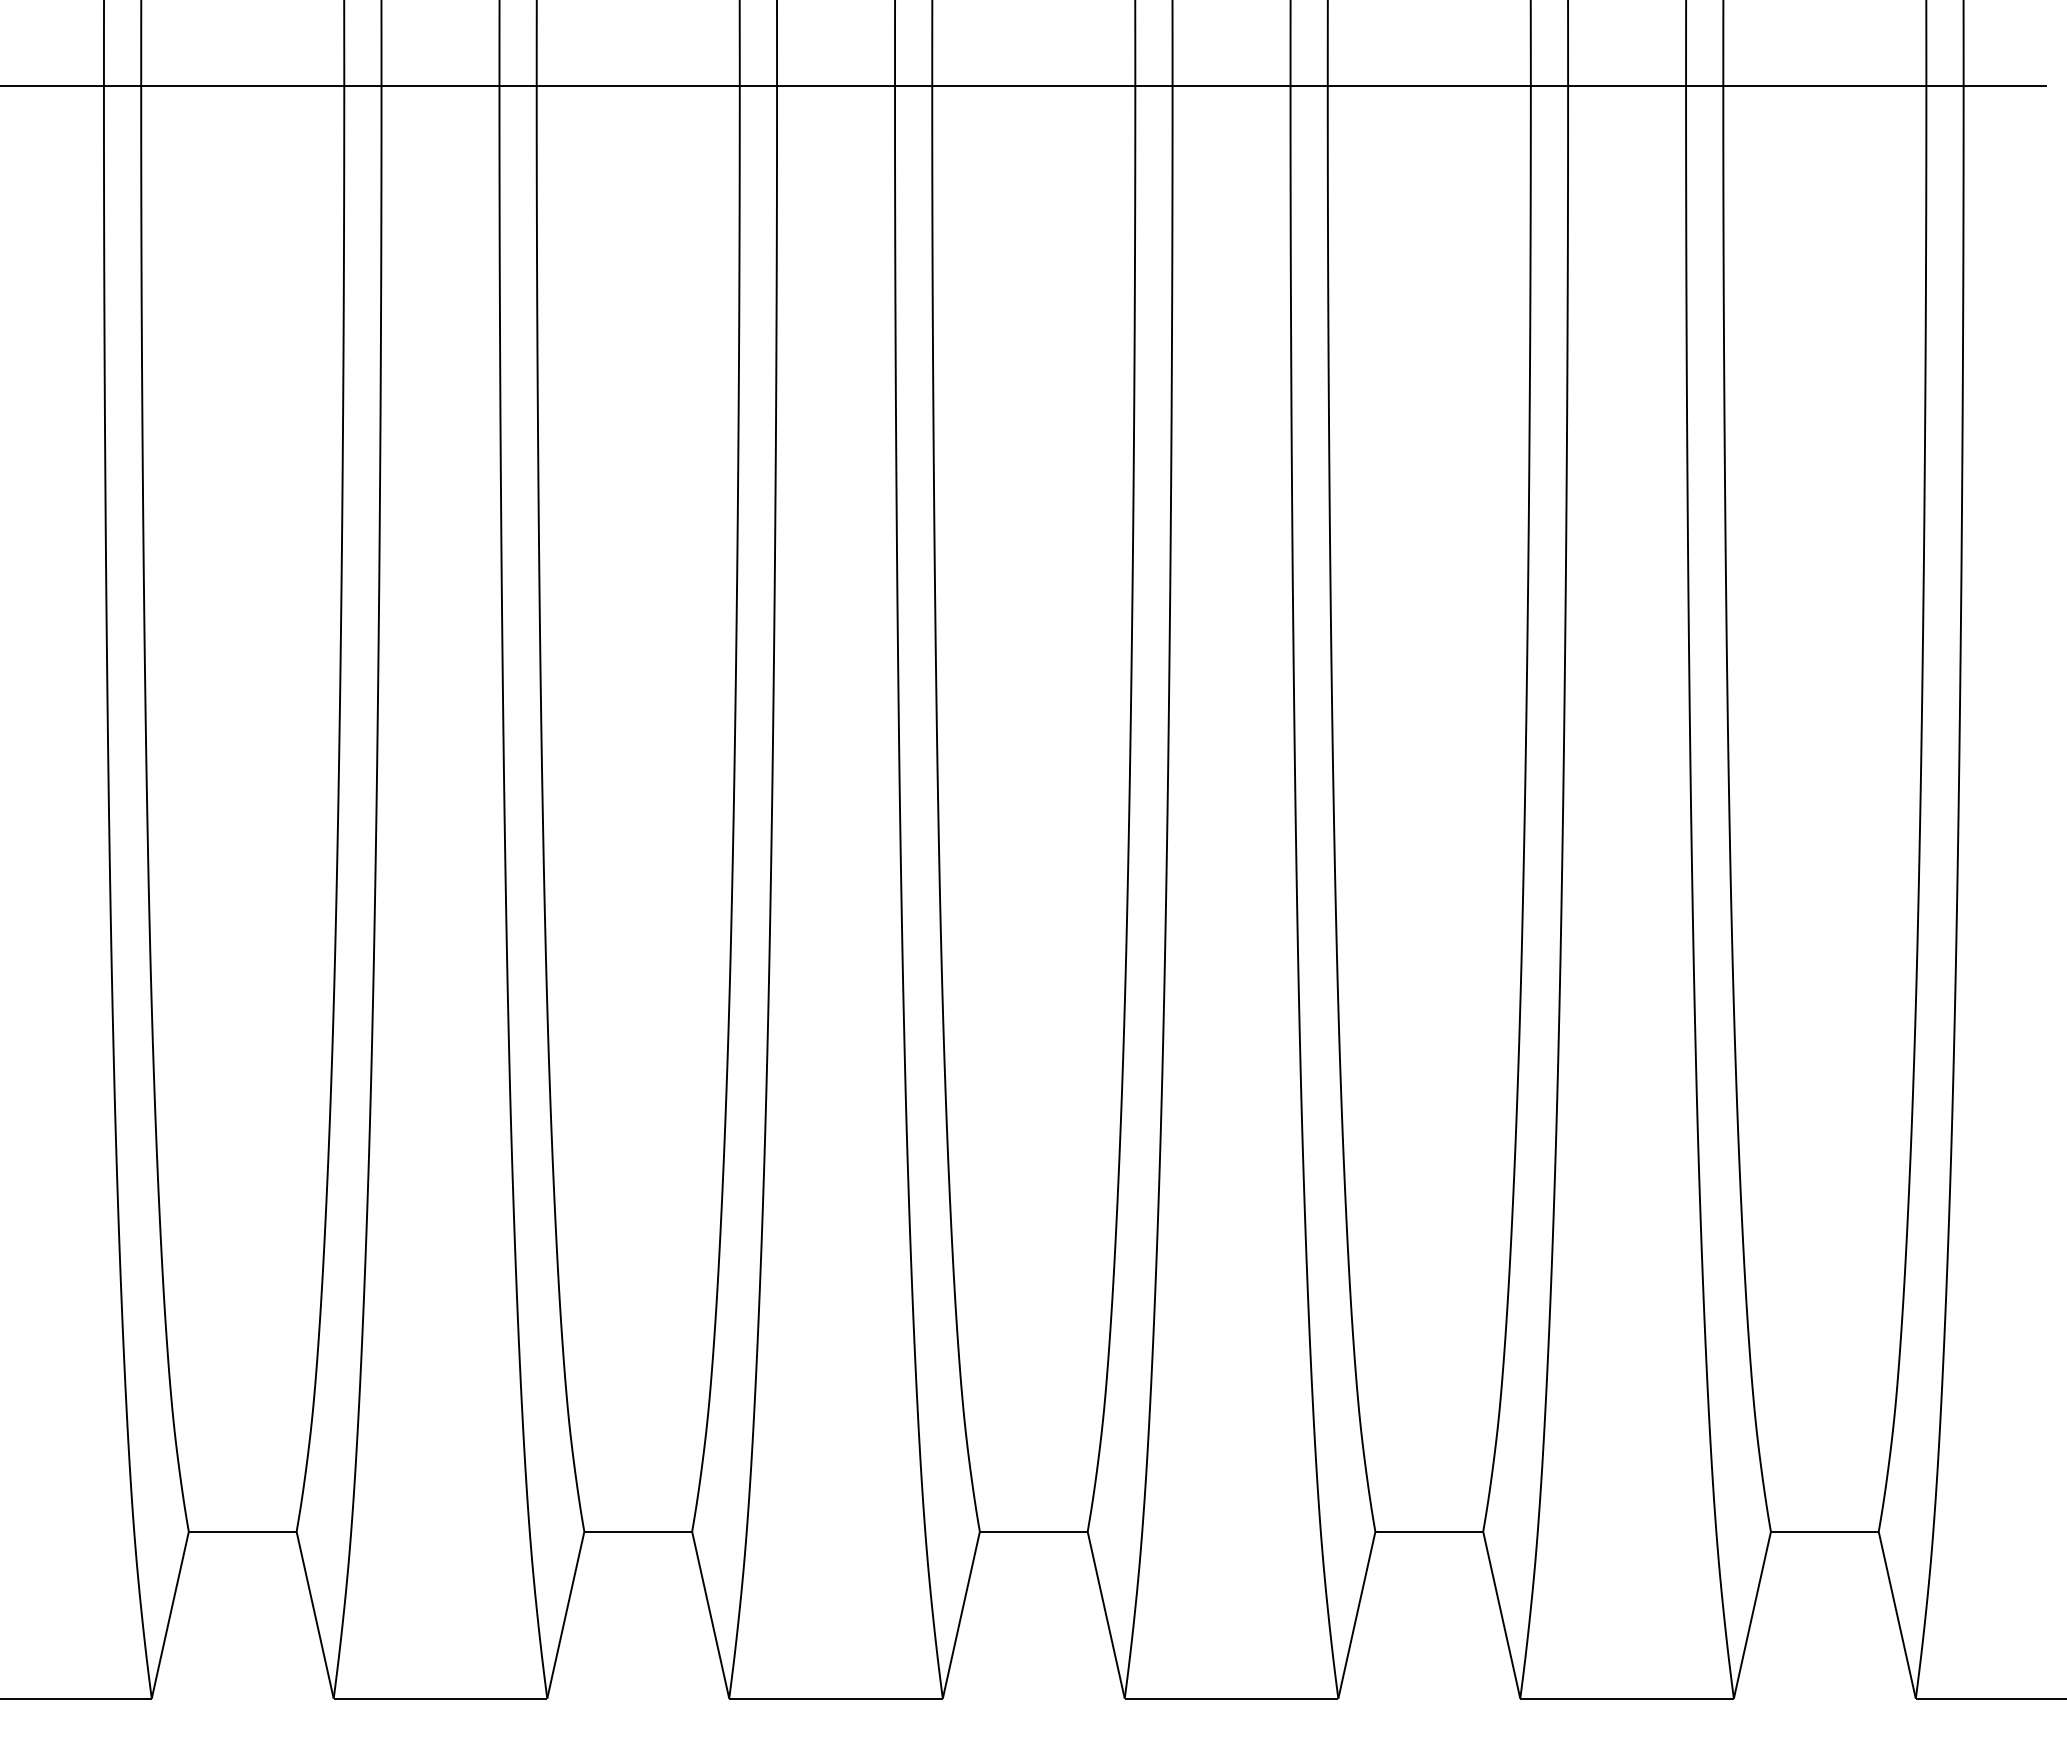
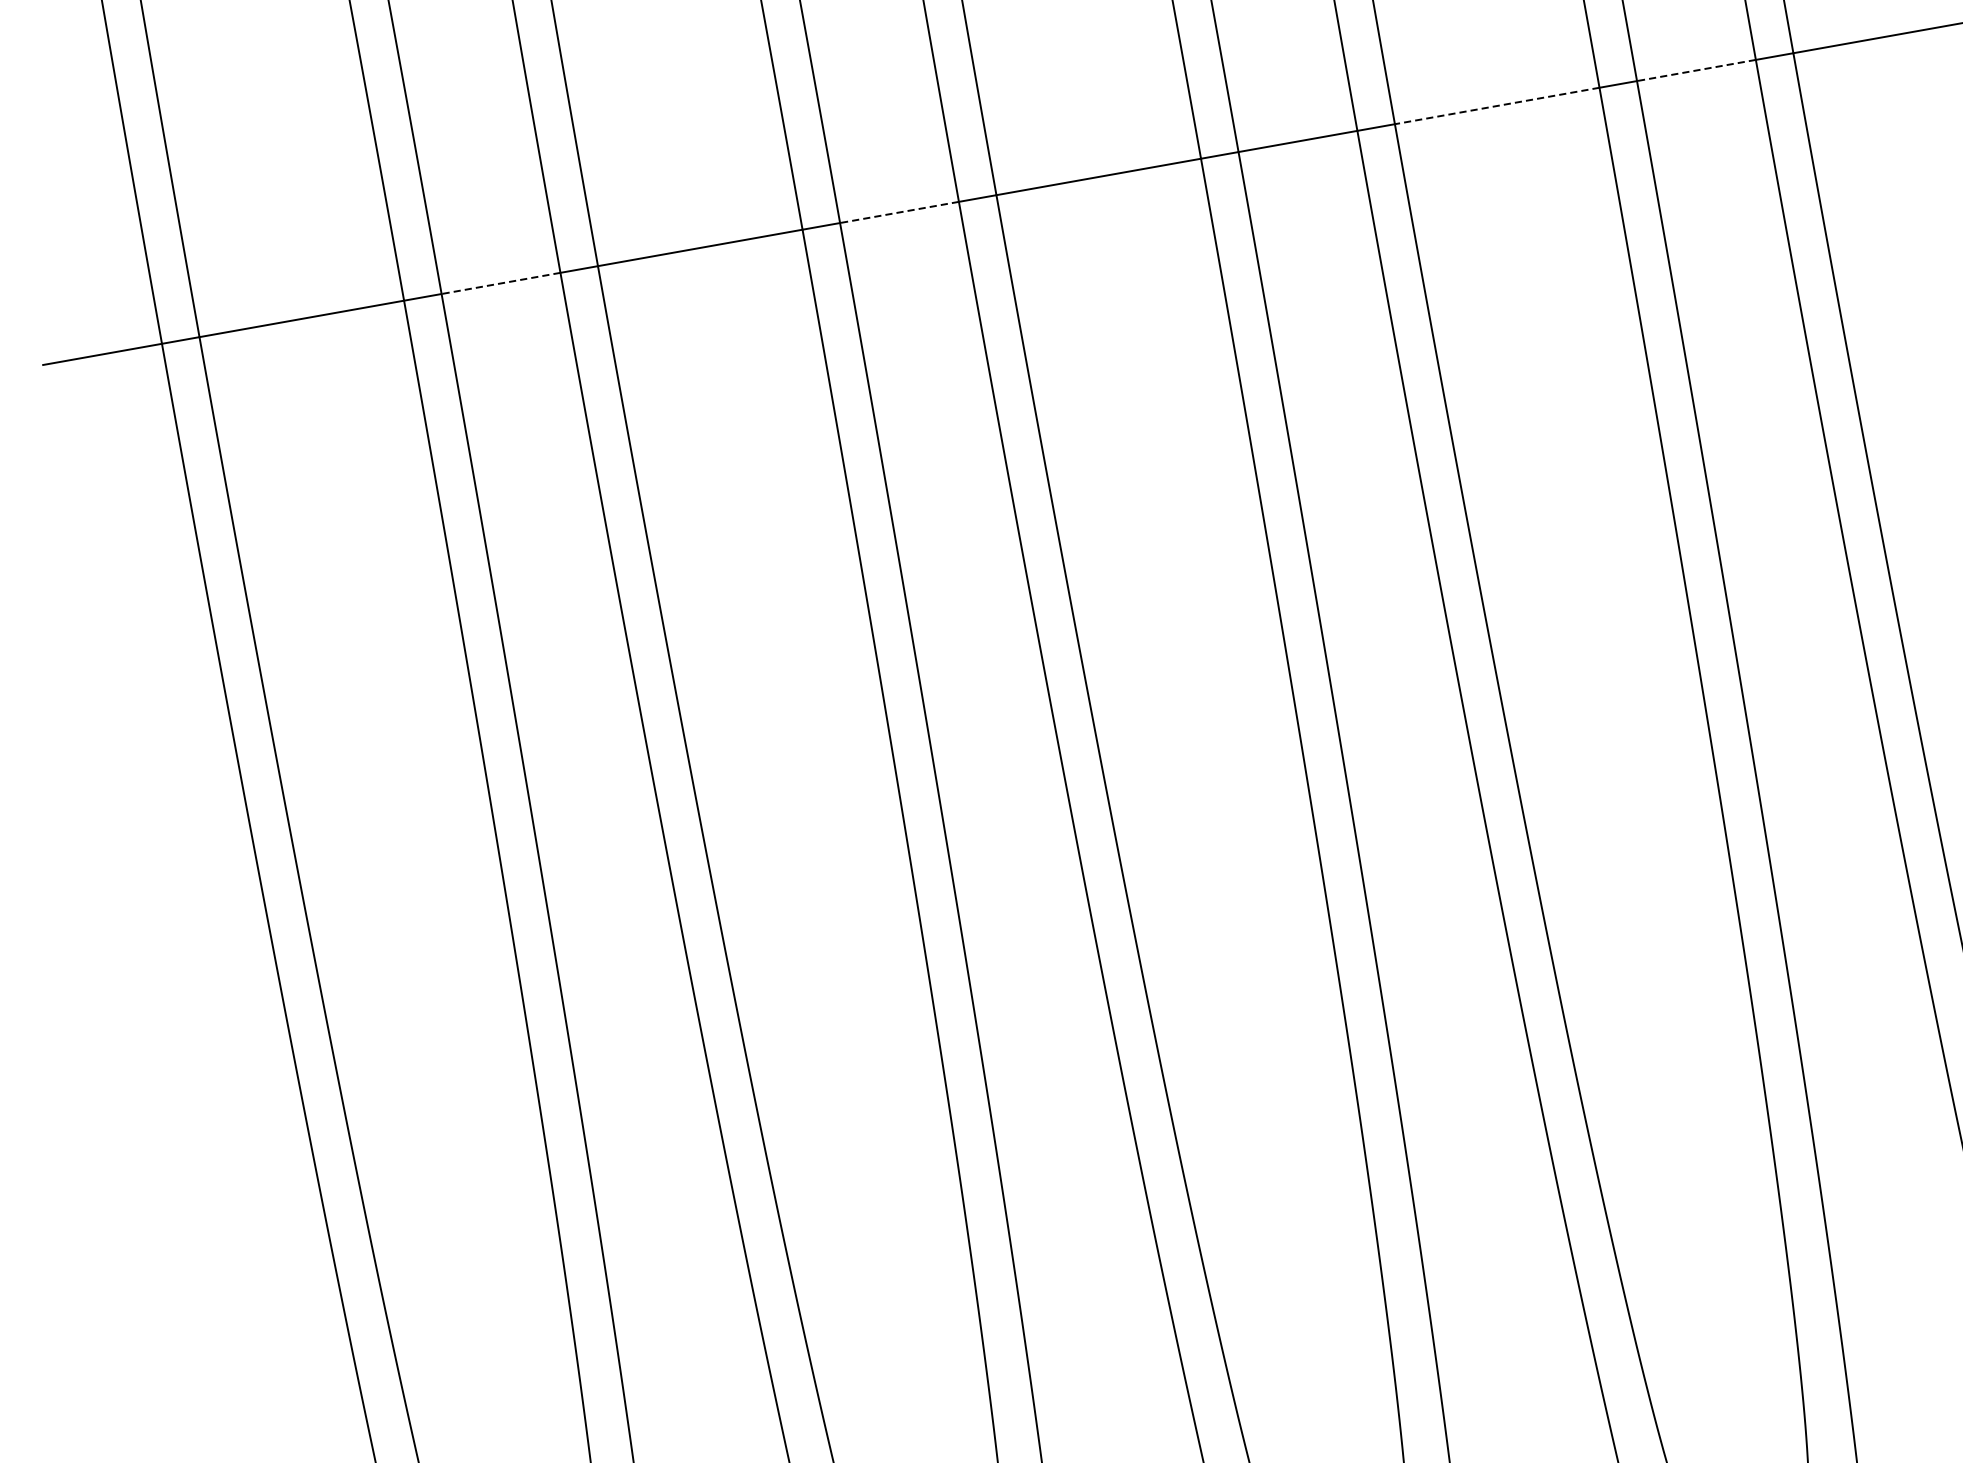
line: (440, 86) -> (501, 283), solid -> dashed
line: (836, 86) -> (899, 212), solid -> dashed
line: (1429, 86) -> (1497, 105), solid -> dashed
line: (1627, 86) -> (1696, 70), solid -> dashed

